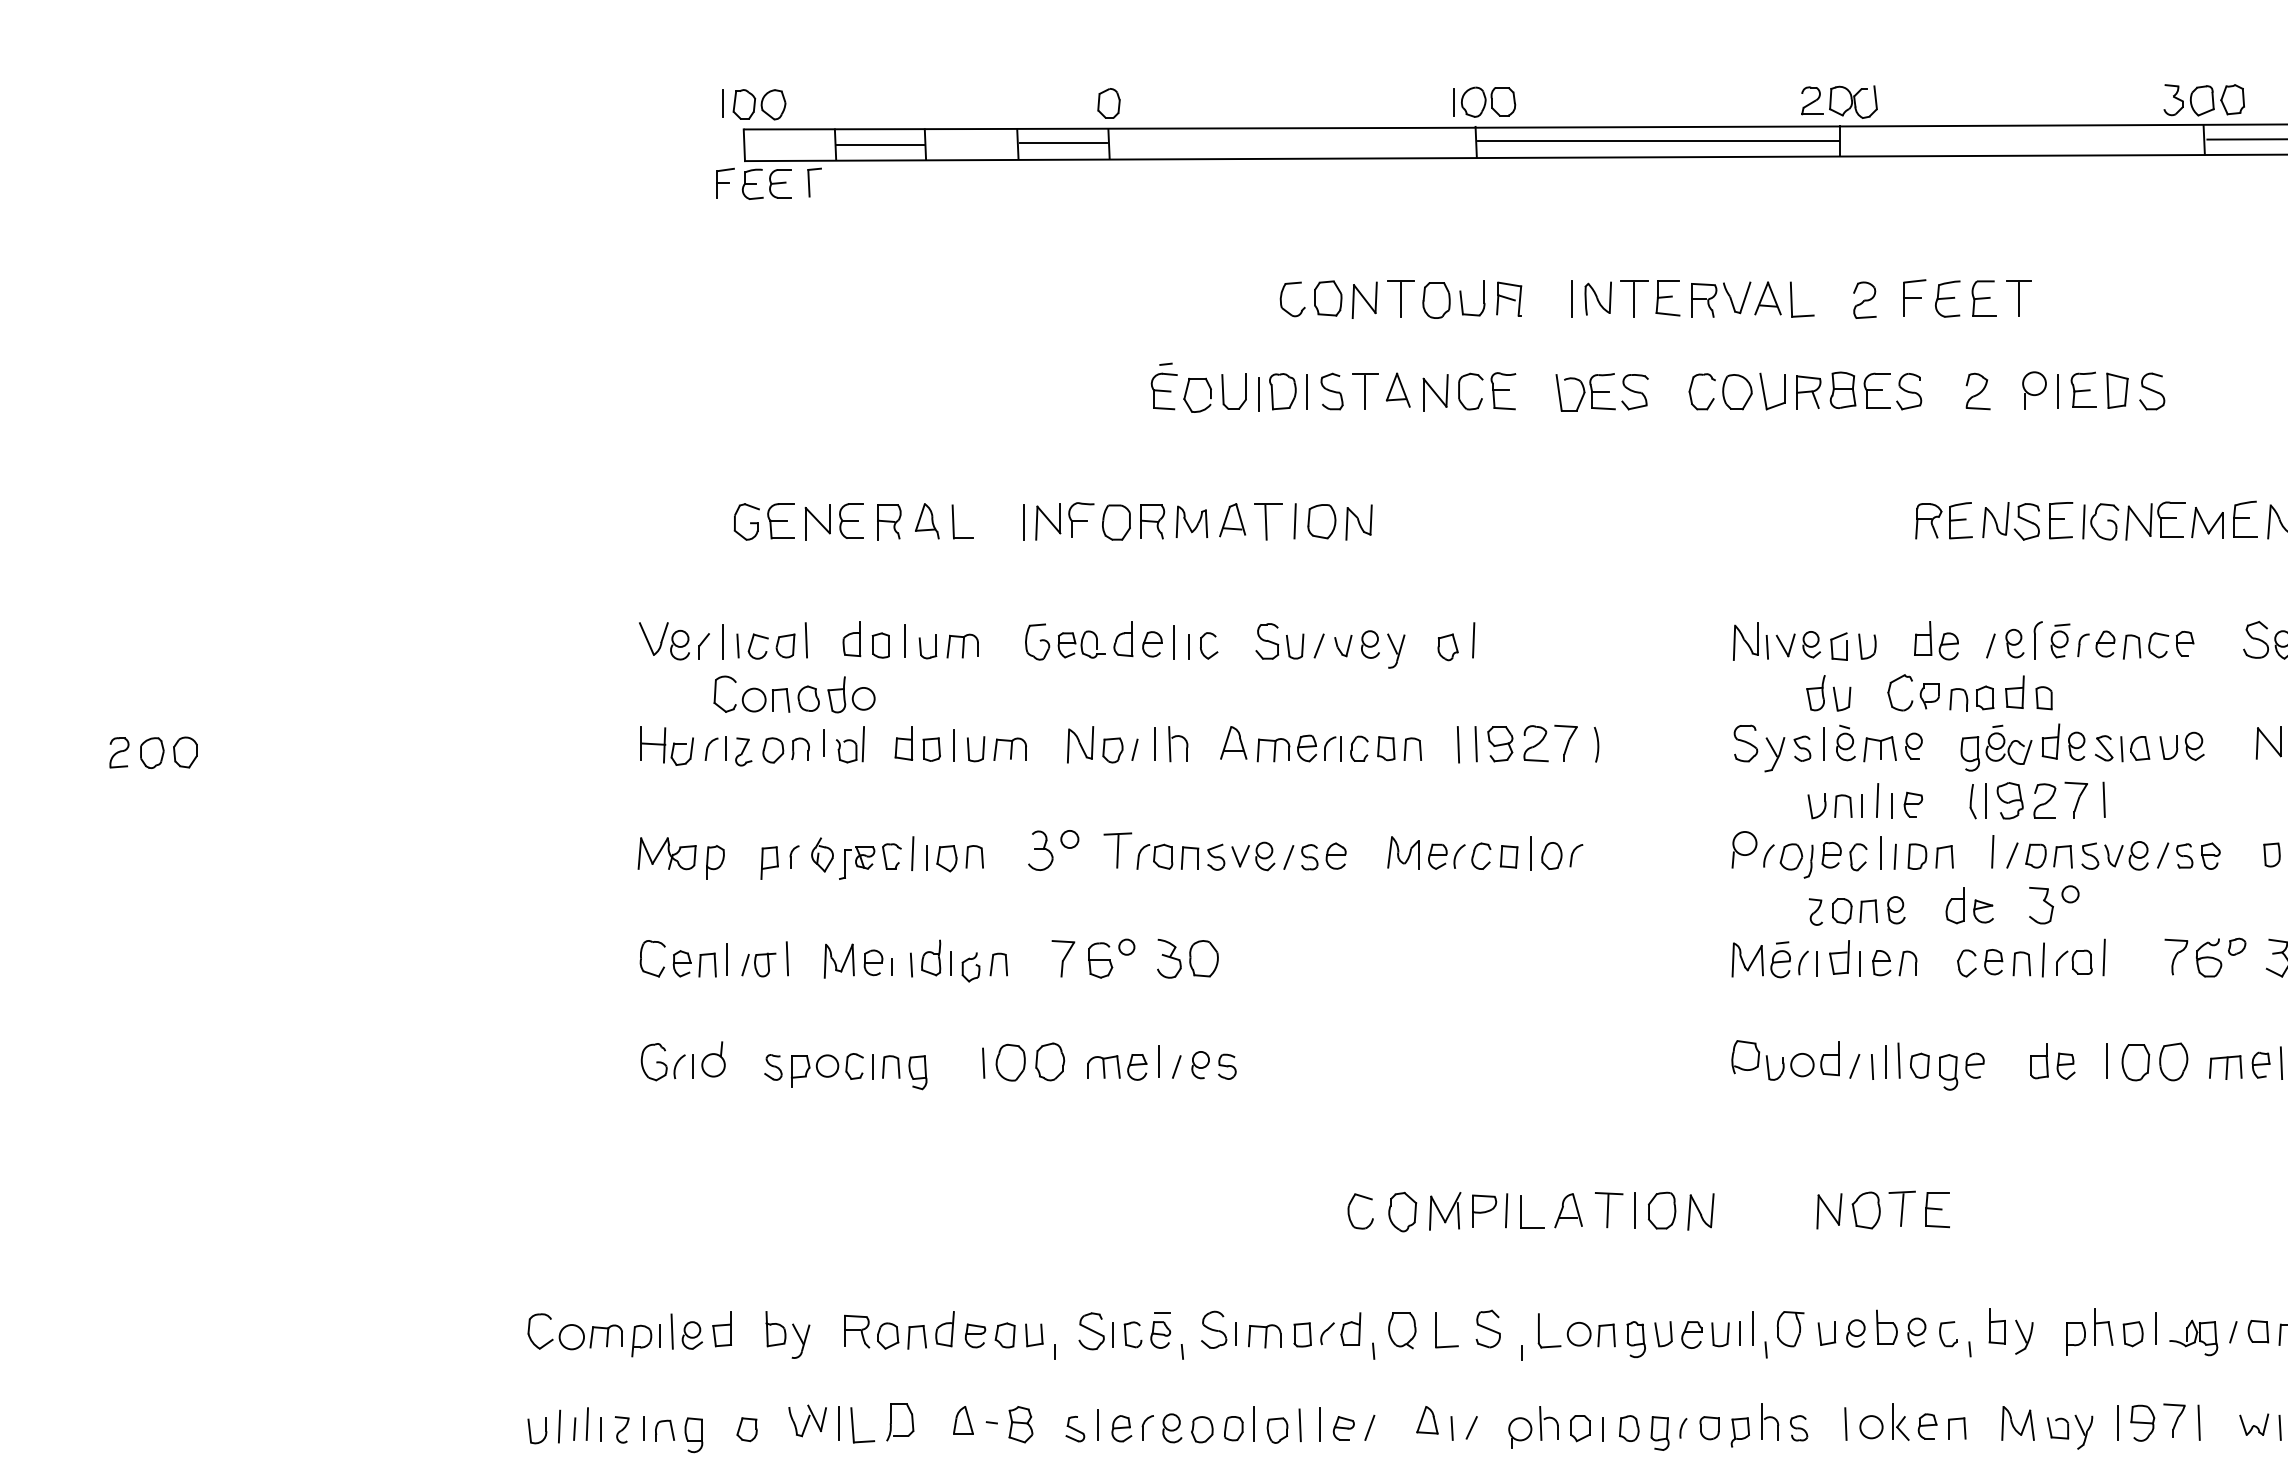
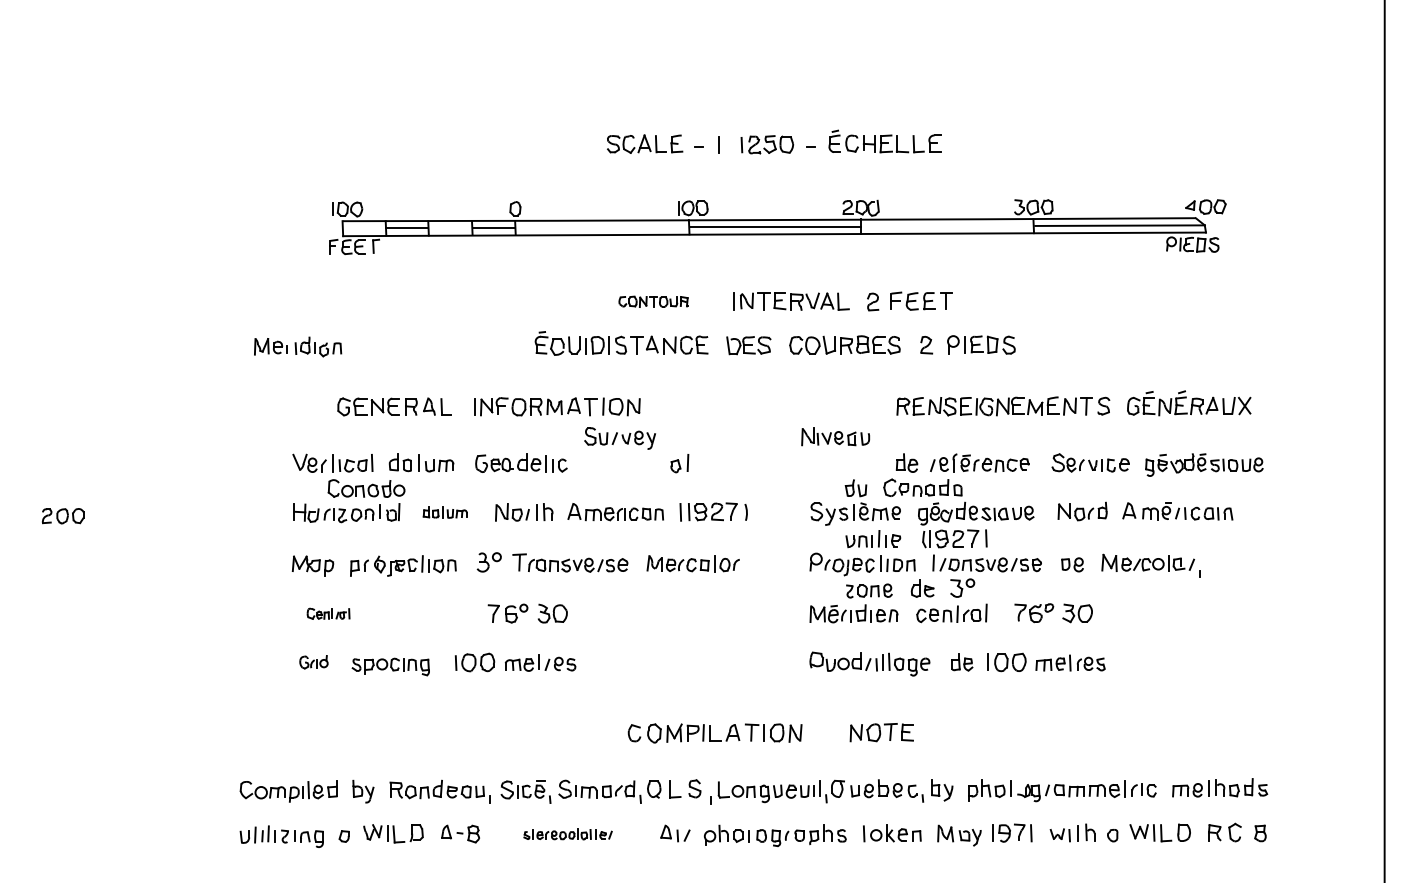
part: (1400, 299) -> (653, 301), size x0.6
part: (1804, 641) -> (835, 436), moved
part: (1328, 645) -> (619, 438), moved
part: (961, 745) -> (445, 512), size x0.7
part: (714, 958) -> (328, 613), size x0.6
part: (916, 960) -> (298, 346), moved
part: (682, 1061) -> (313, 662), size x0.7
part: (1219, 1425) -> (567, 834), size x0.6

